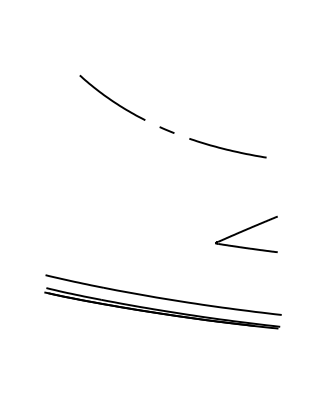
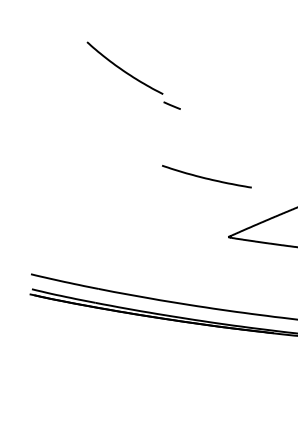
curve: (112, 99) -> (125, 70), moved
curve: (227, 148) -> (206, 177), moved

